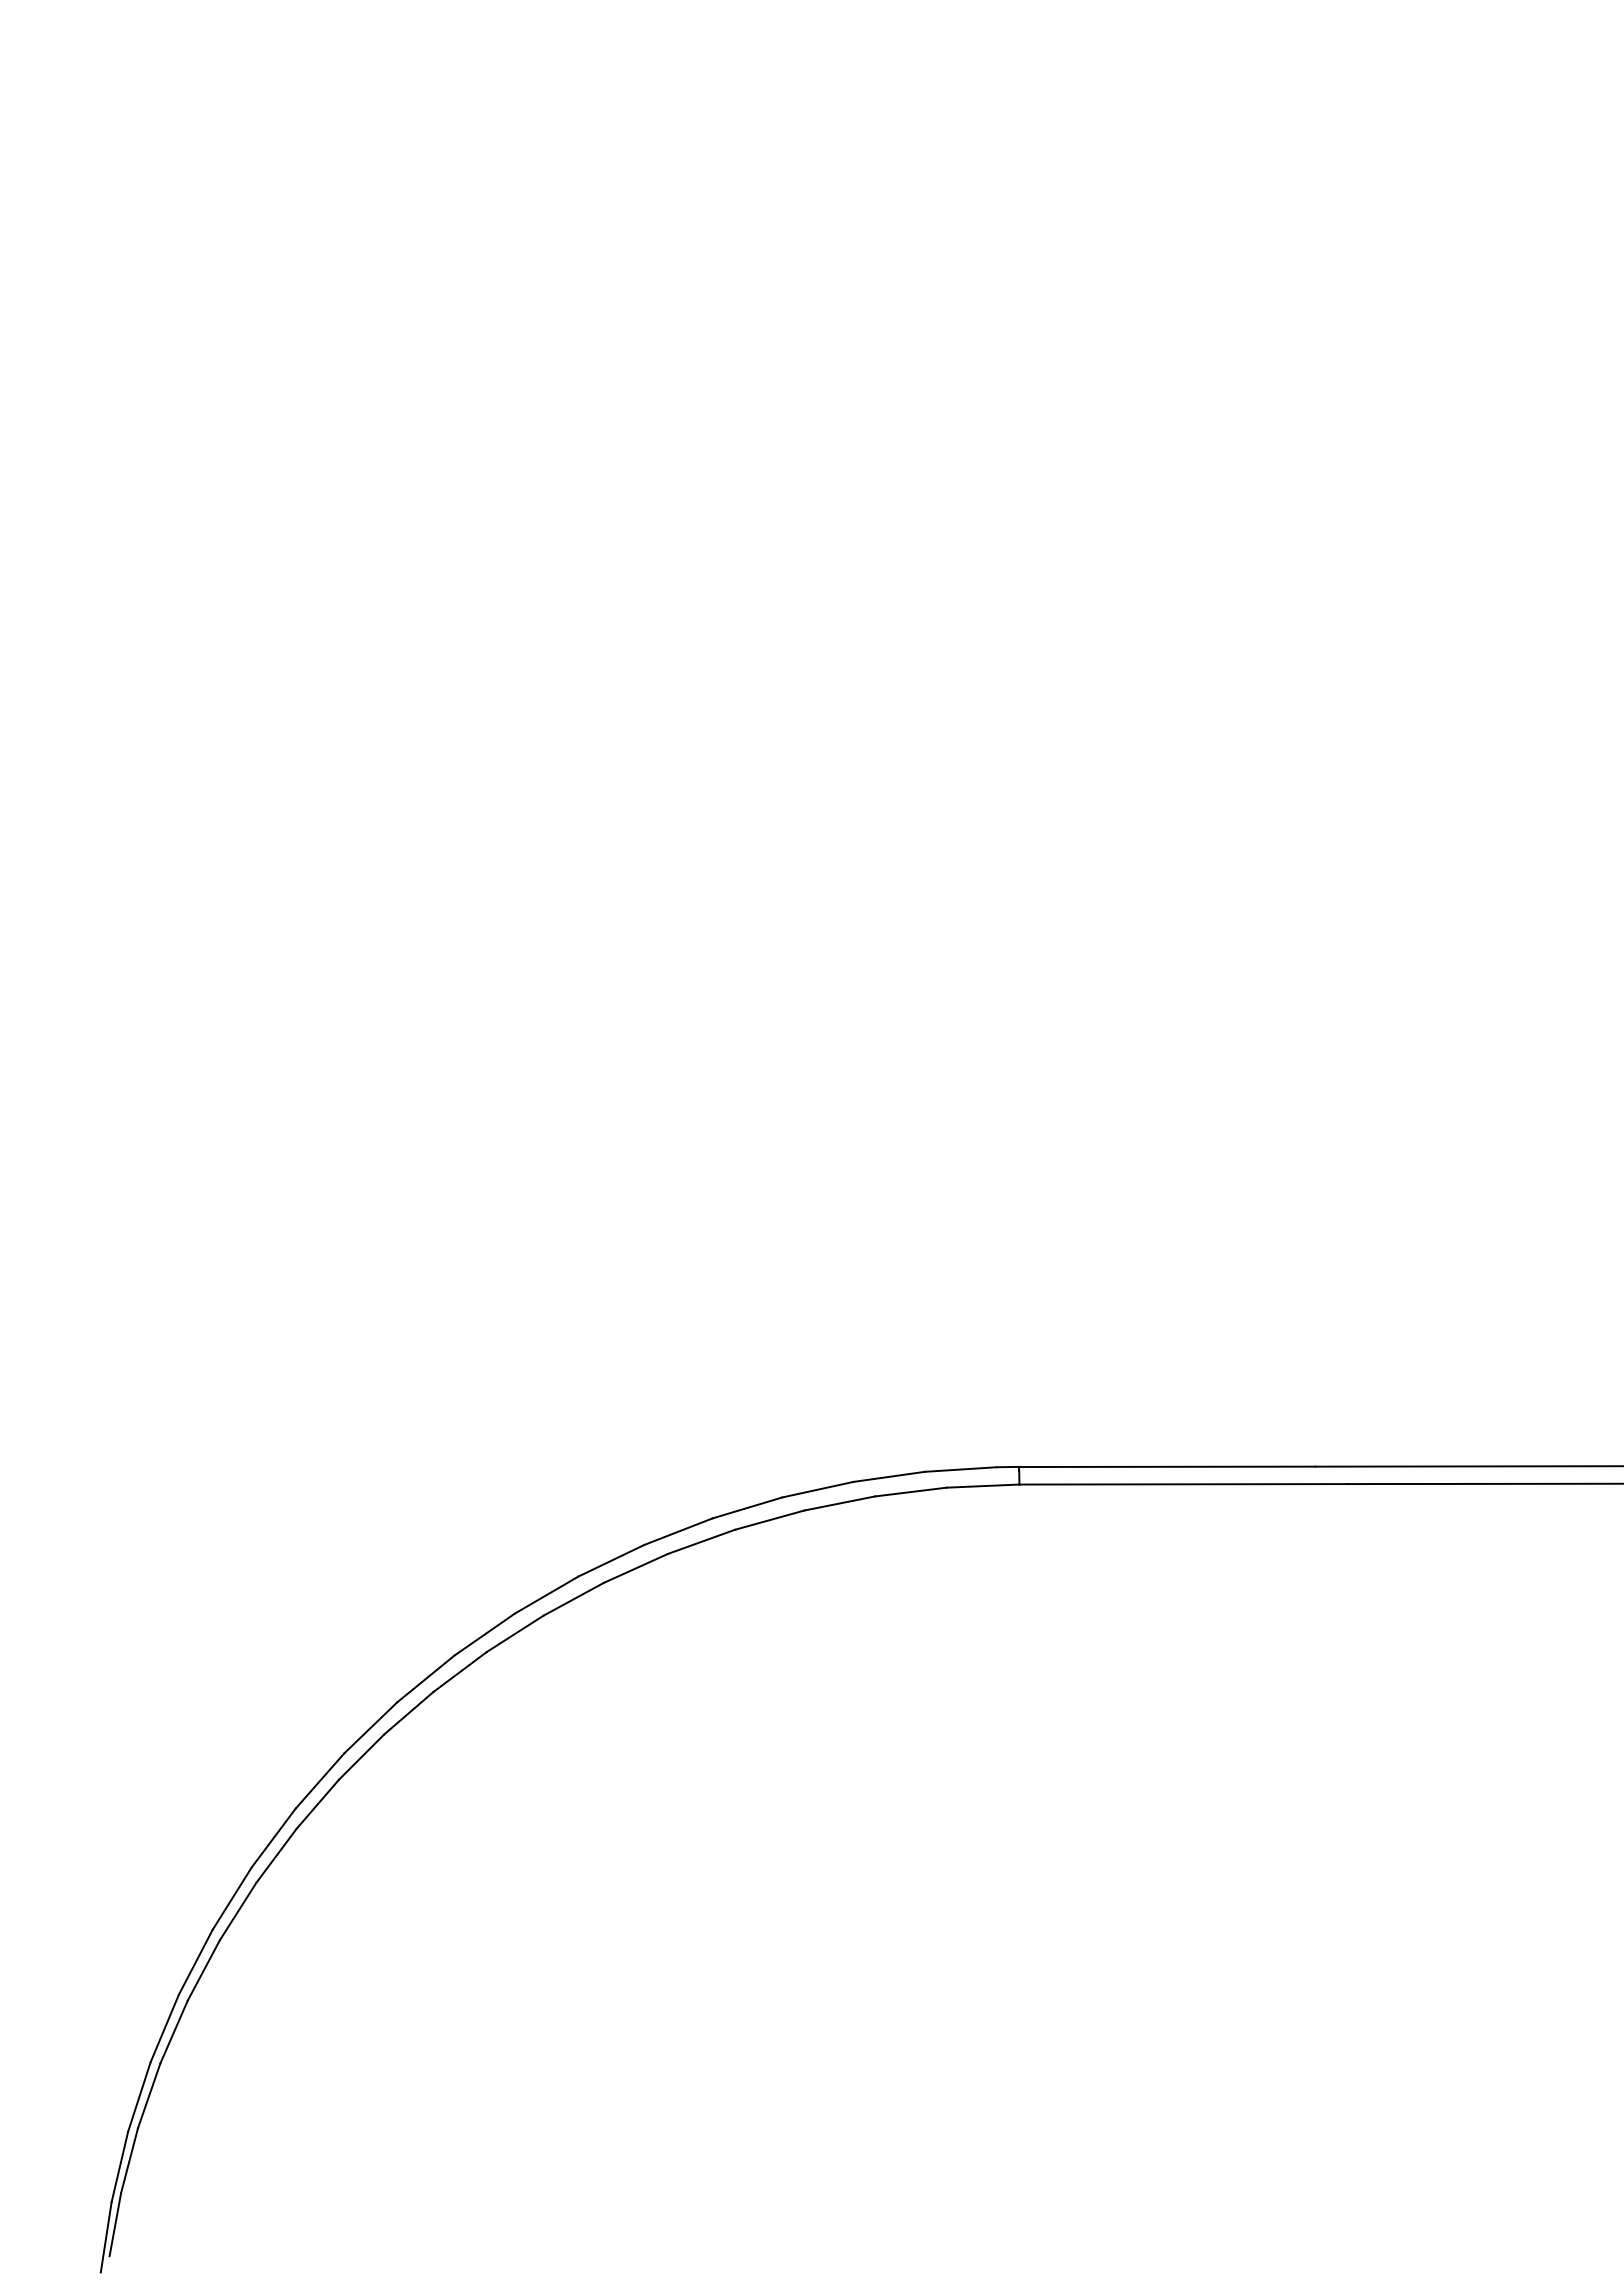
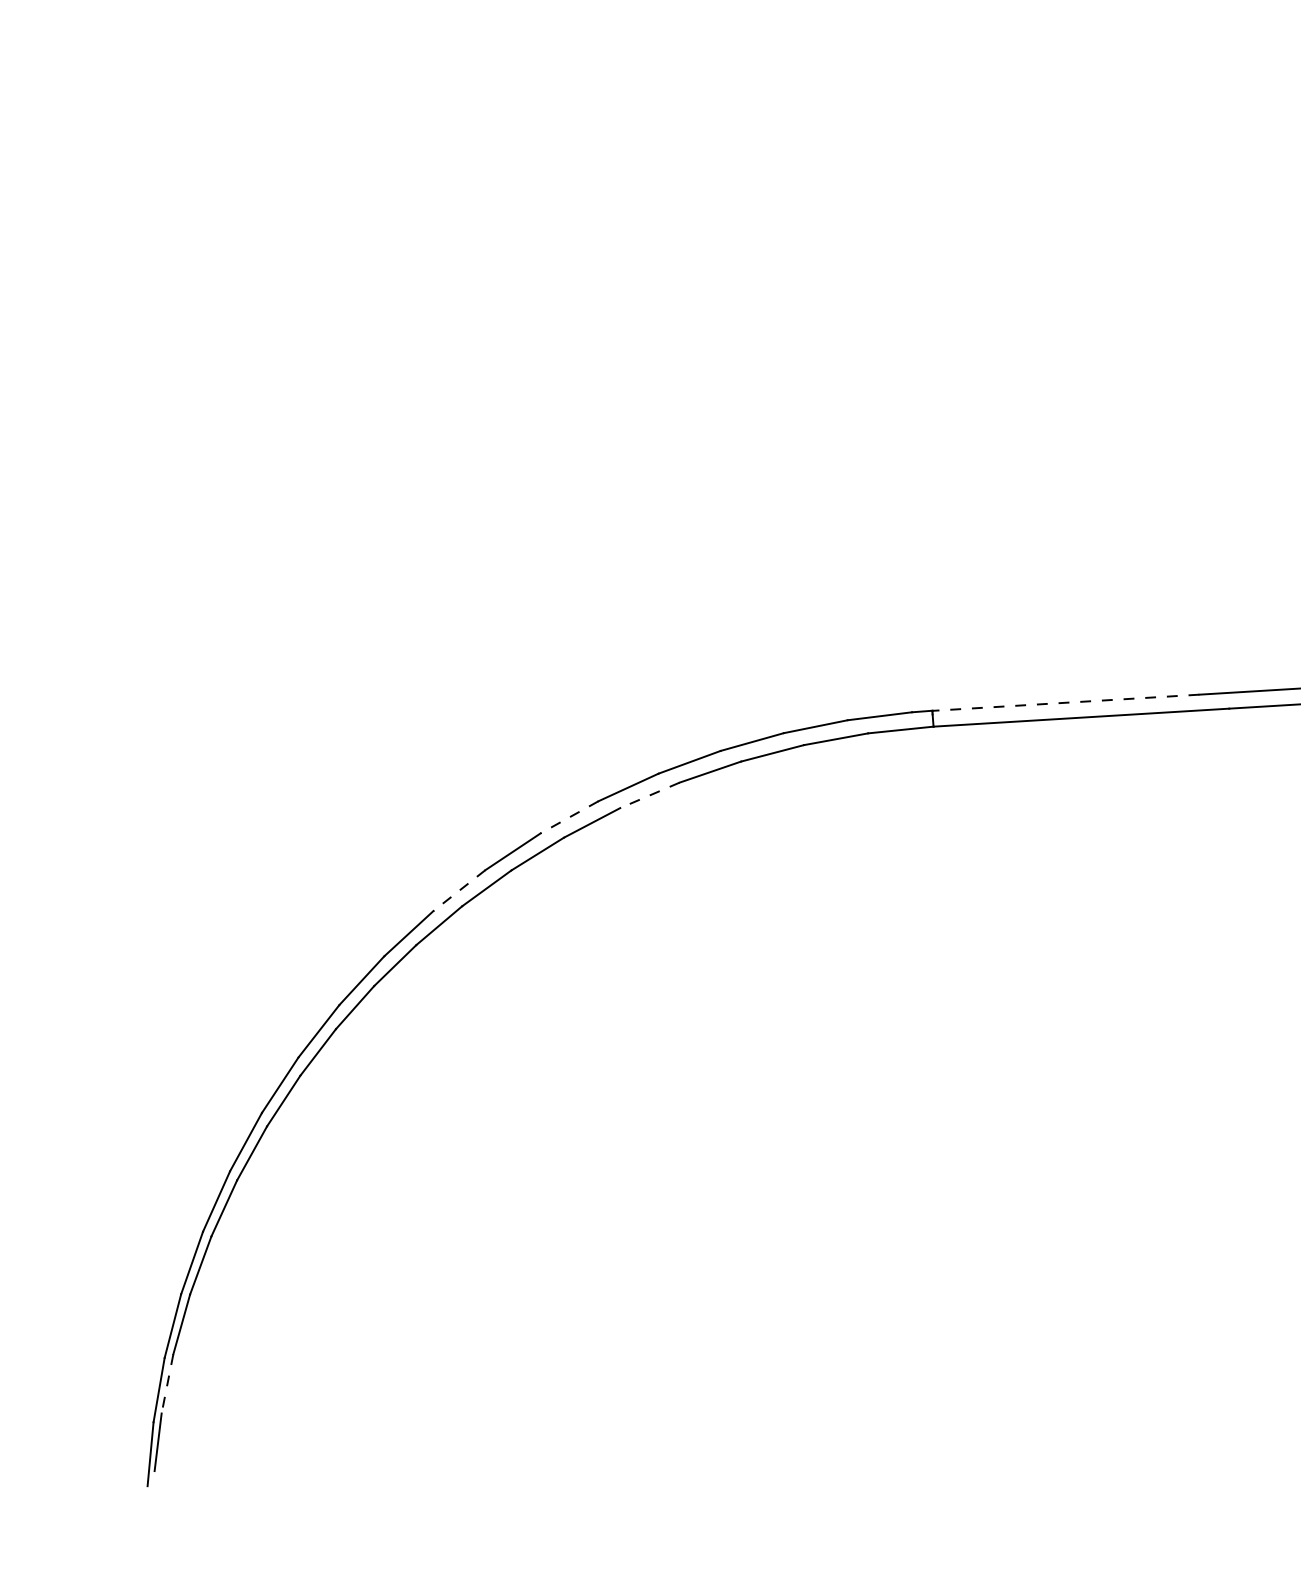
line: (1166, 1466) -> (1065, 702), solid -> dashed
line: (701, 1541) -> (649, 795), solid -> dashed
line: (611, 1560) -> (569, 816), solid -> dashed
line: (484, 1634) -> (459, 890), solid -> dashed
line: (129, 2161) -> (167, 1384), solid -> dashed

